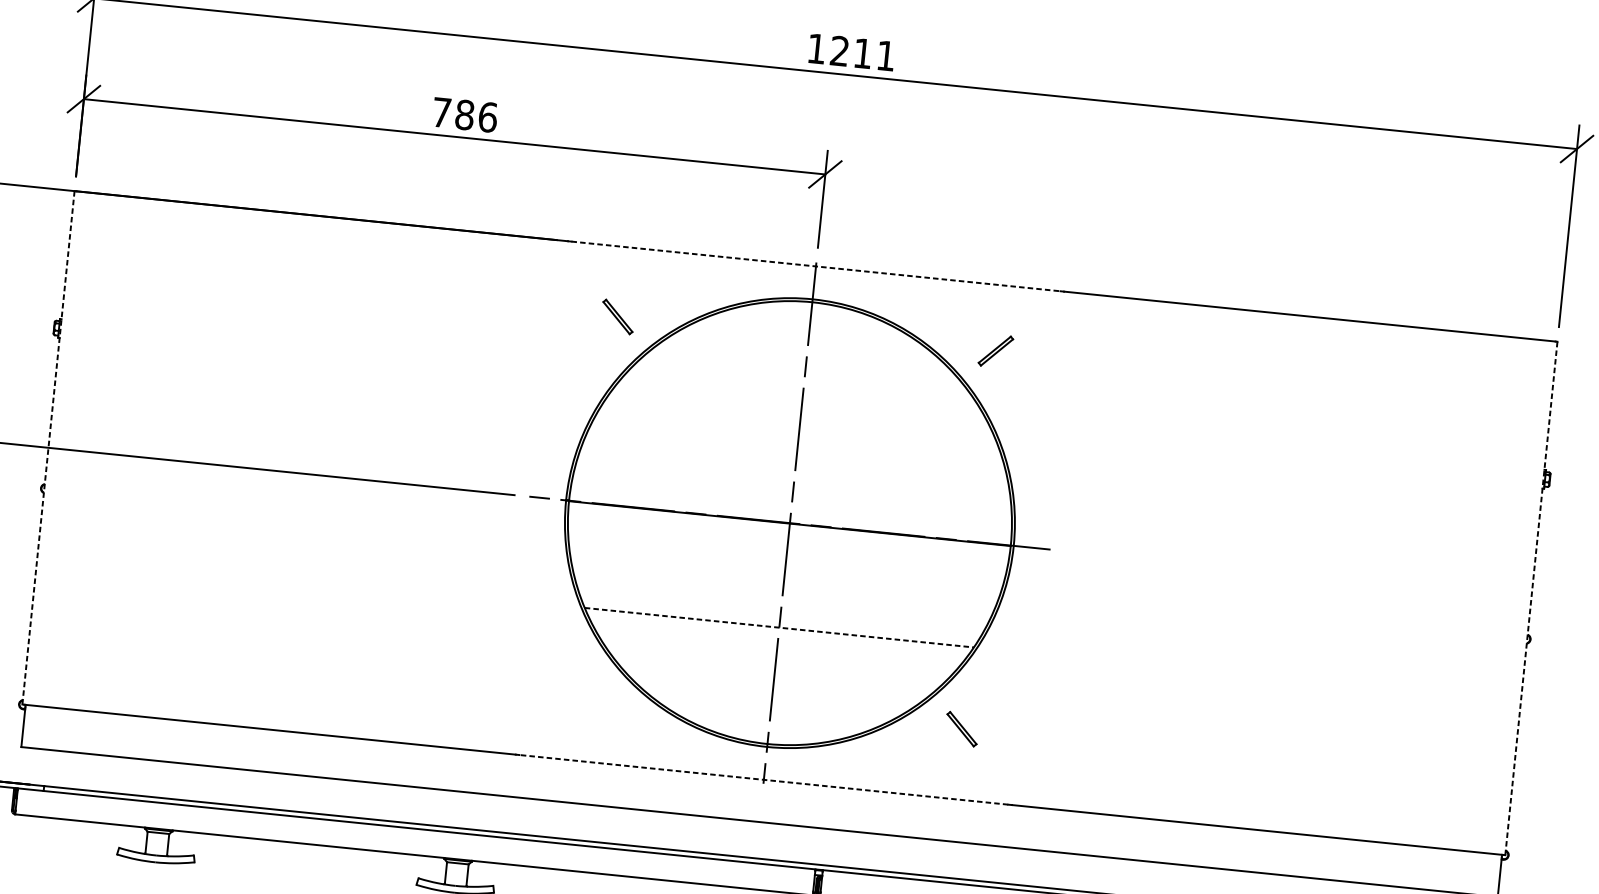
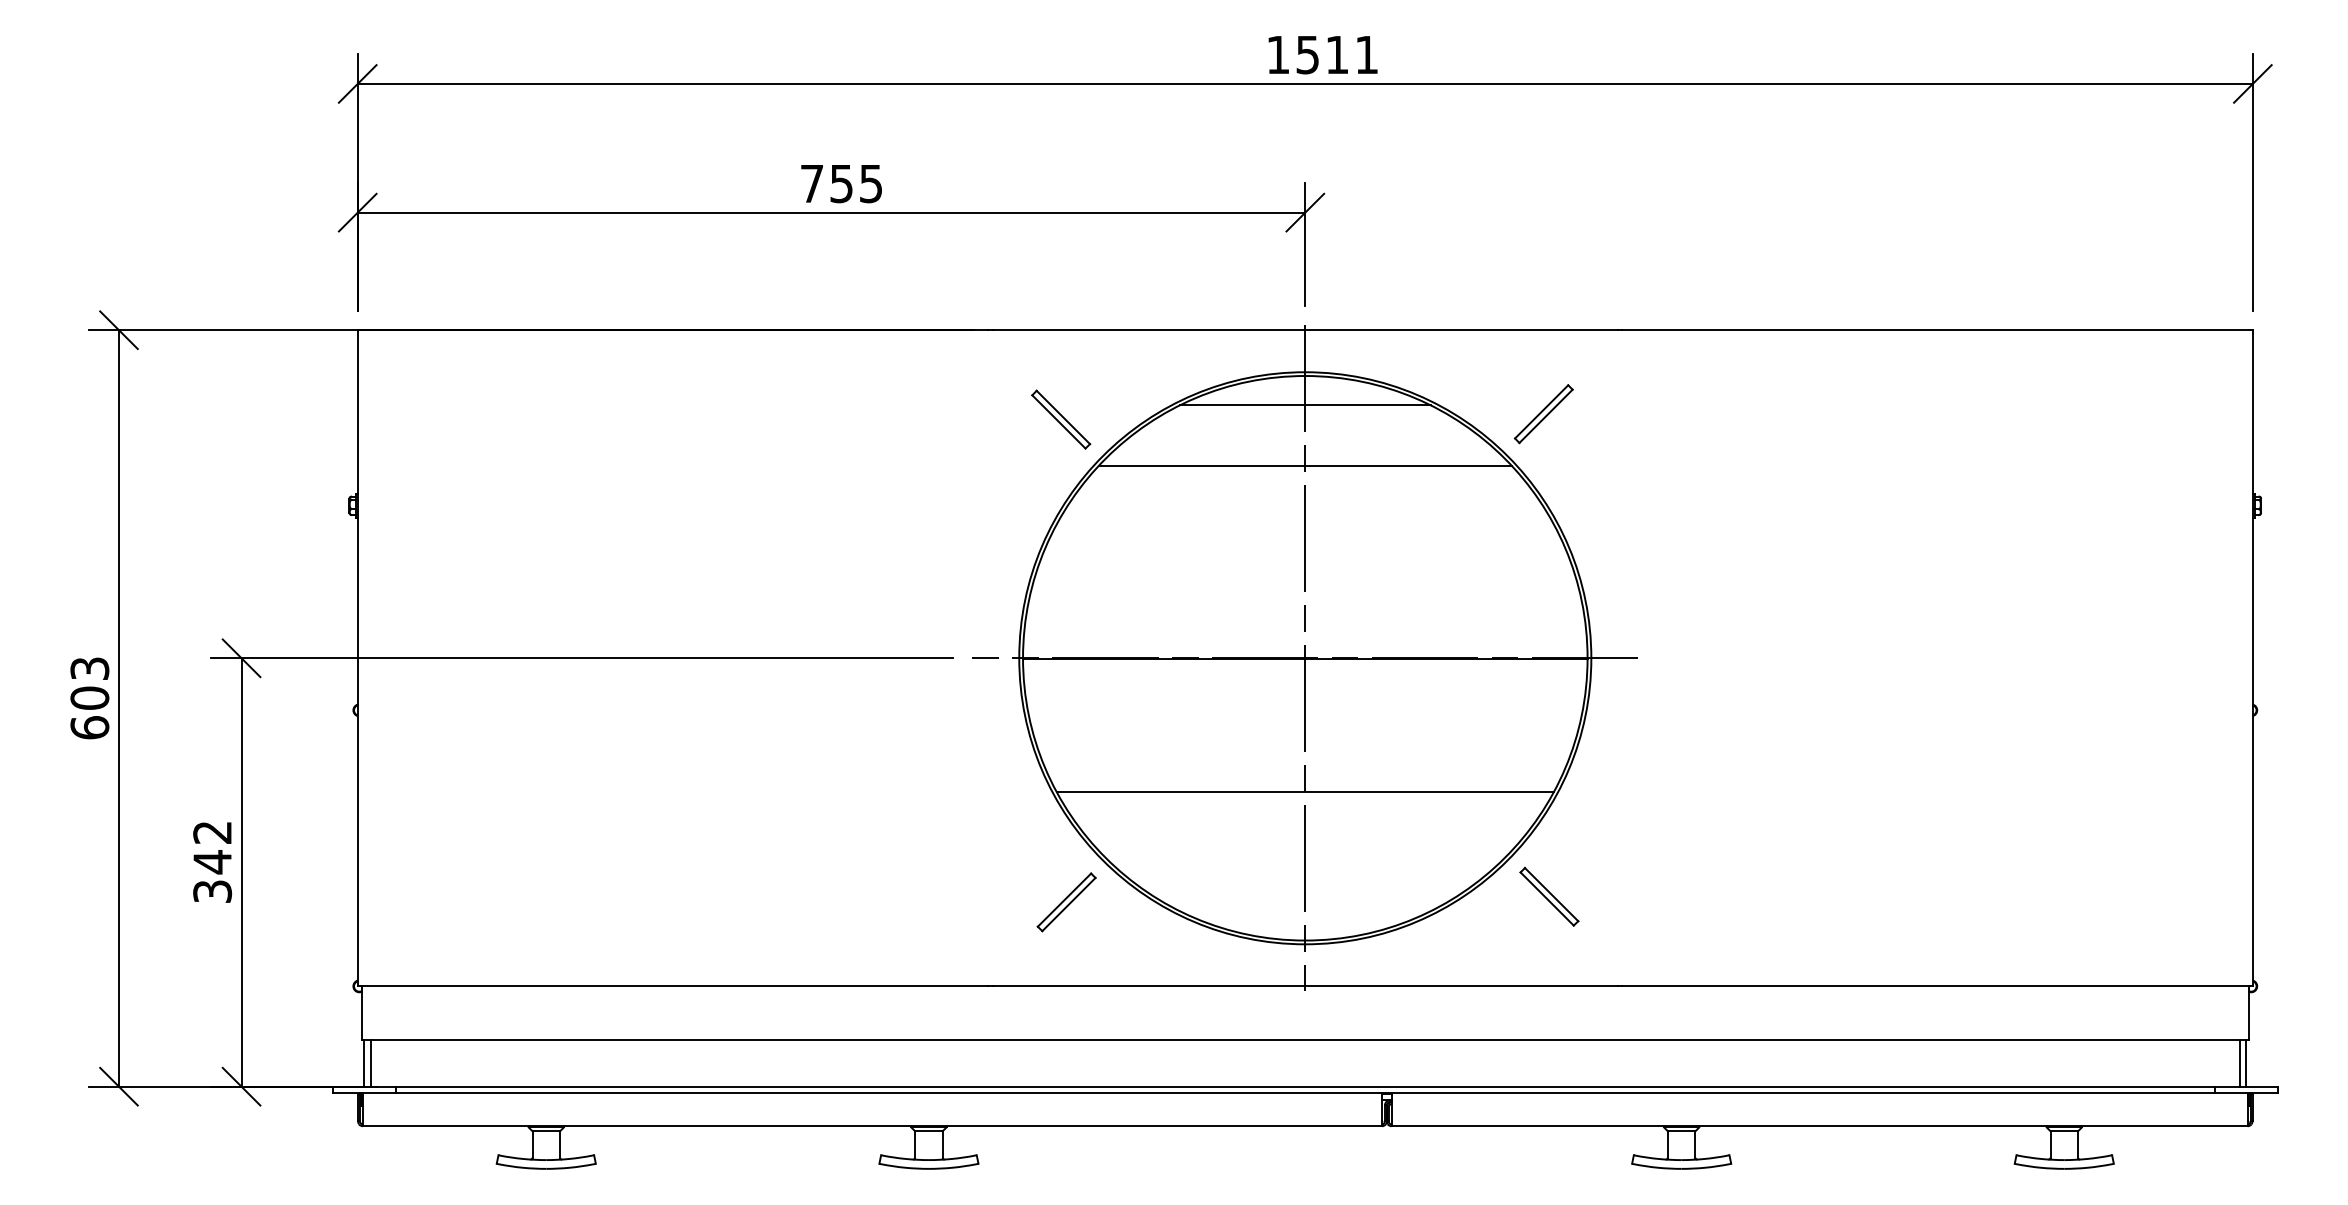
text: (839, 50) -> (1307, 54), 1211 -> 1511
text: (476, 115) -> (856, 183), 786 -> 755
line: (816, 266) -> (1305, 330), dashed -> solid
part: (618, 316) -> (1061, 419), size x1.43
line: (809, 325) -> (1304, 405), added
part: (995, 351) -> (1543, 414), size x1.43
line: (804, 372) -> (1304, 465), added
line: (48, 447) -> (357, 658), dashed -> solid
line: (1531, 597) -> (2252, 657), dashed -> solid
line: (779, 627) -> (1305, 791), dashed -> solid
part: (583, 695) -> (1066, 902), added
part: (962, 728) -> (1549, 896), size x1.43
line: (21, 765) -> (364, 1063), added
line: (26, 765) -> (370, 1063), added
line: (763, 779) -> (1304, 986), dashed -> solid

